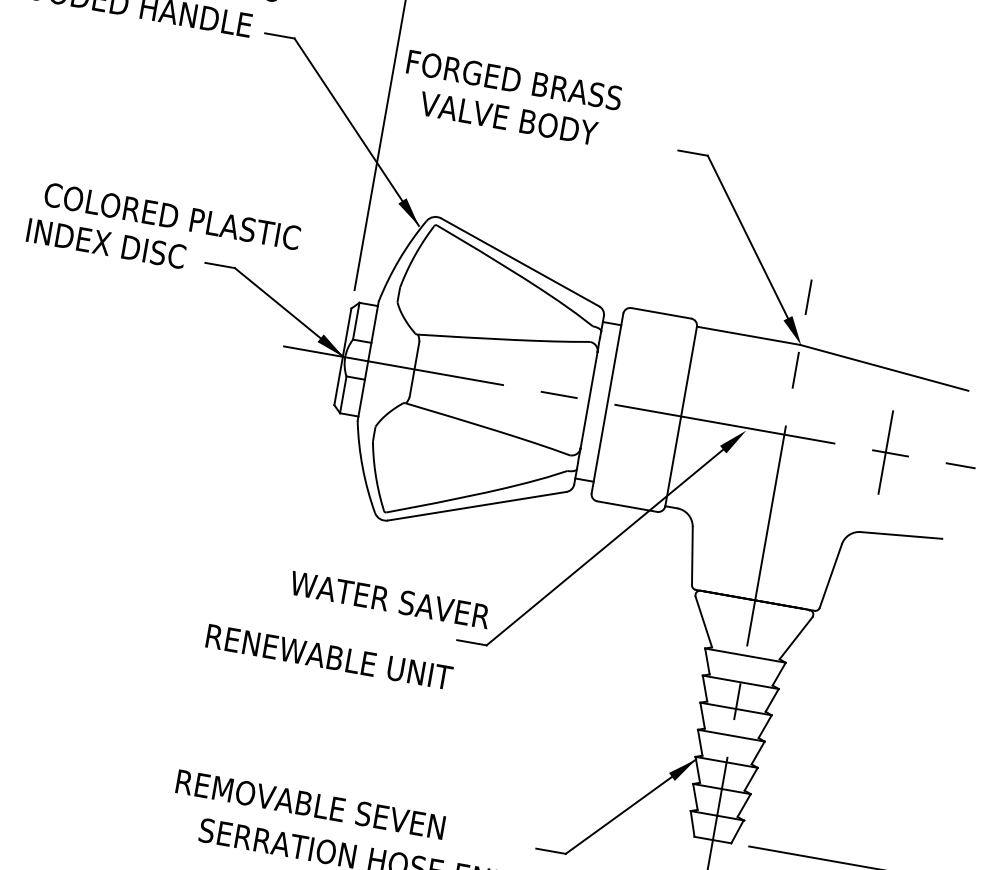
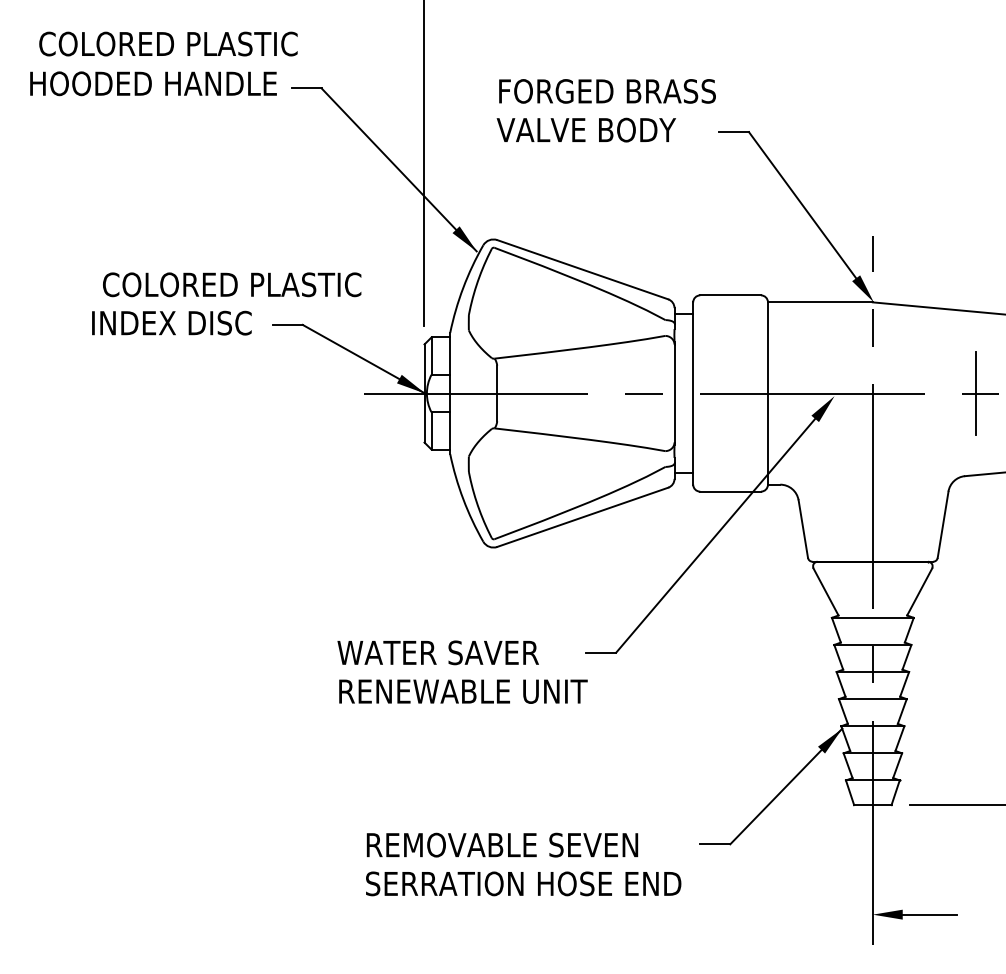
text: (514, 80) -> (607, 91), moved
text: (507, 117) -> (585, 129), moved
text: (389, 599) -> (437, 652), moved
text: (310, 804) -> (502, 844), moved

